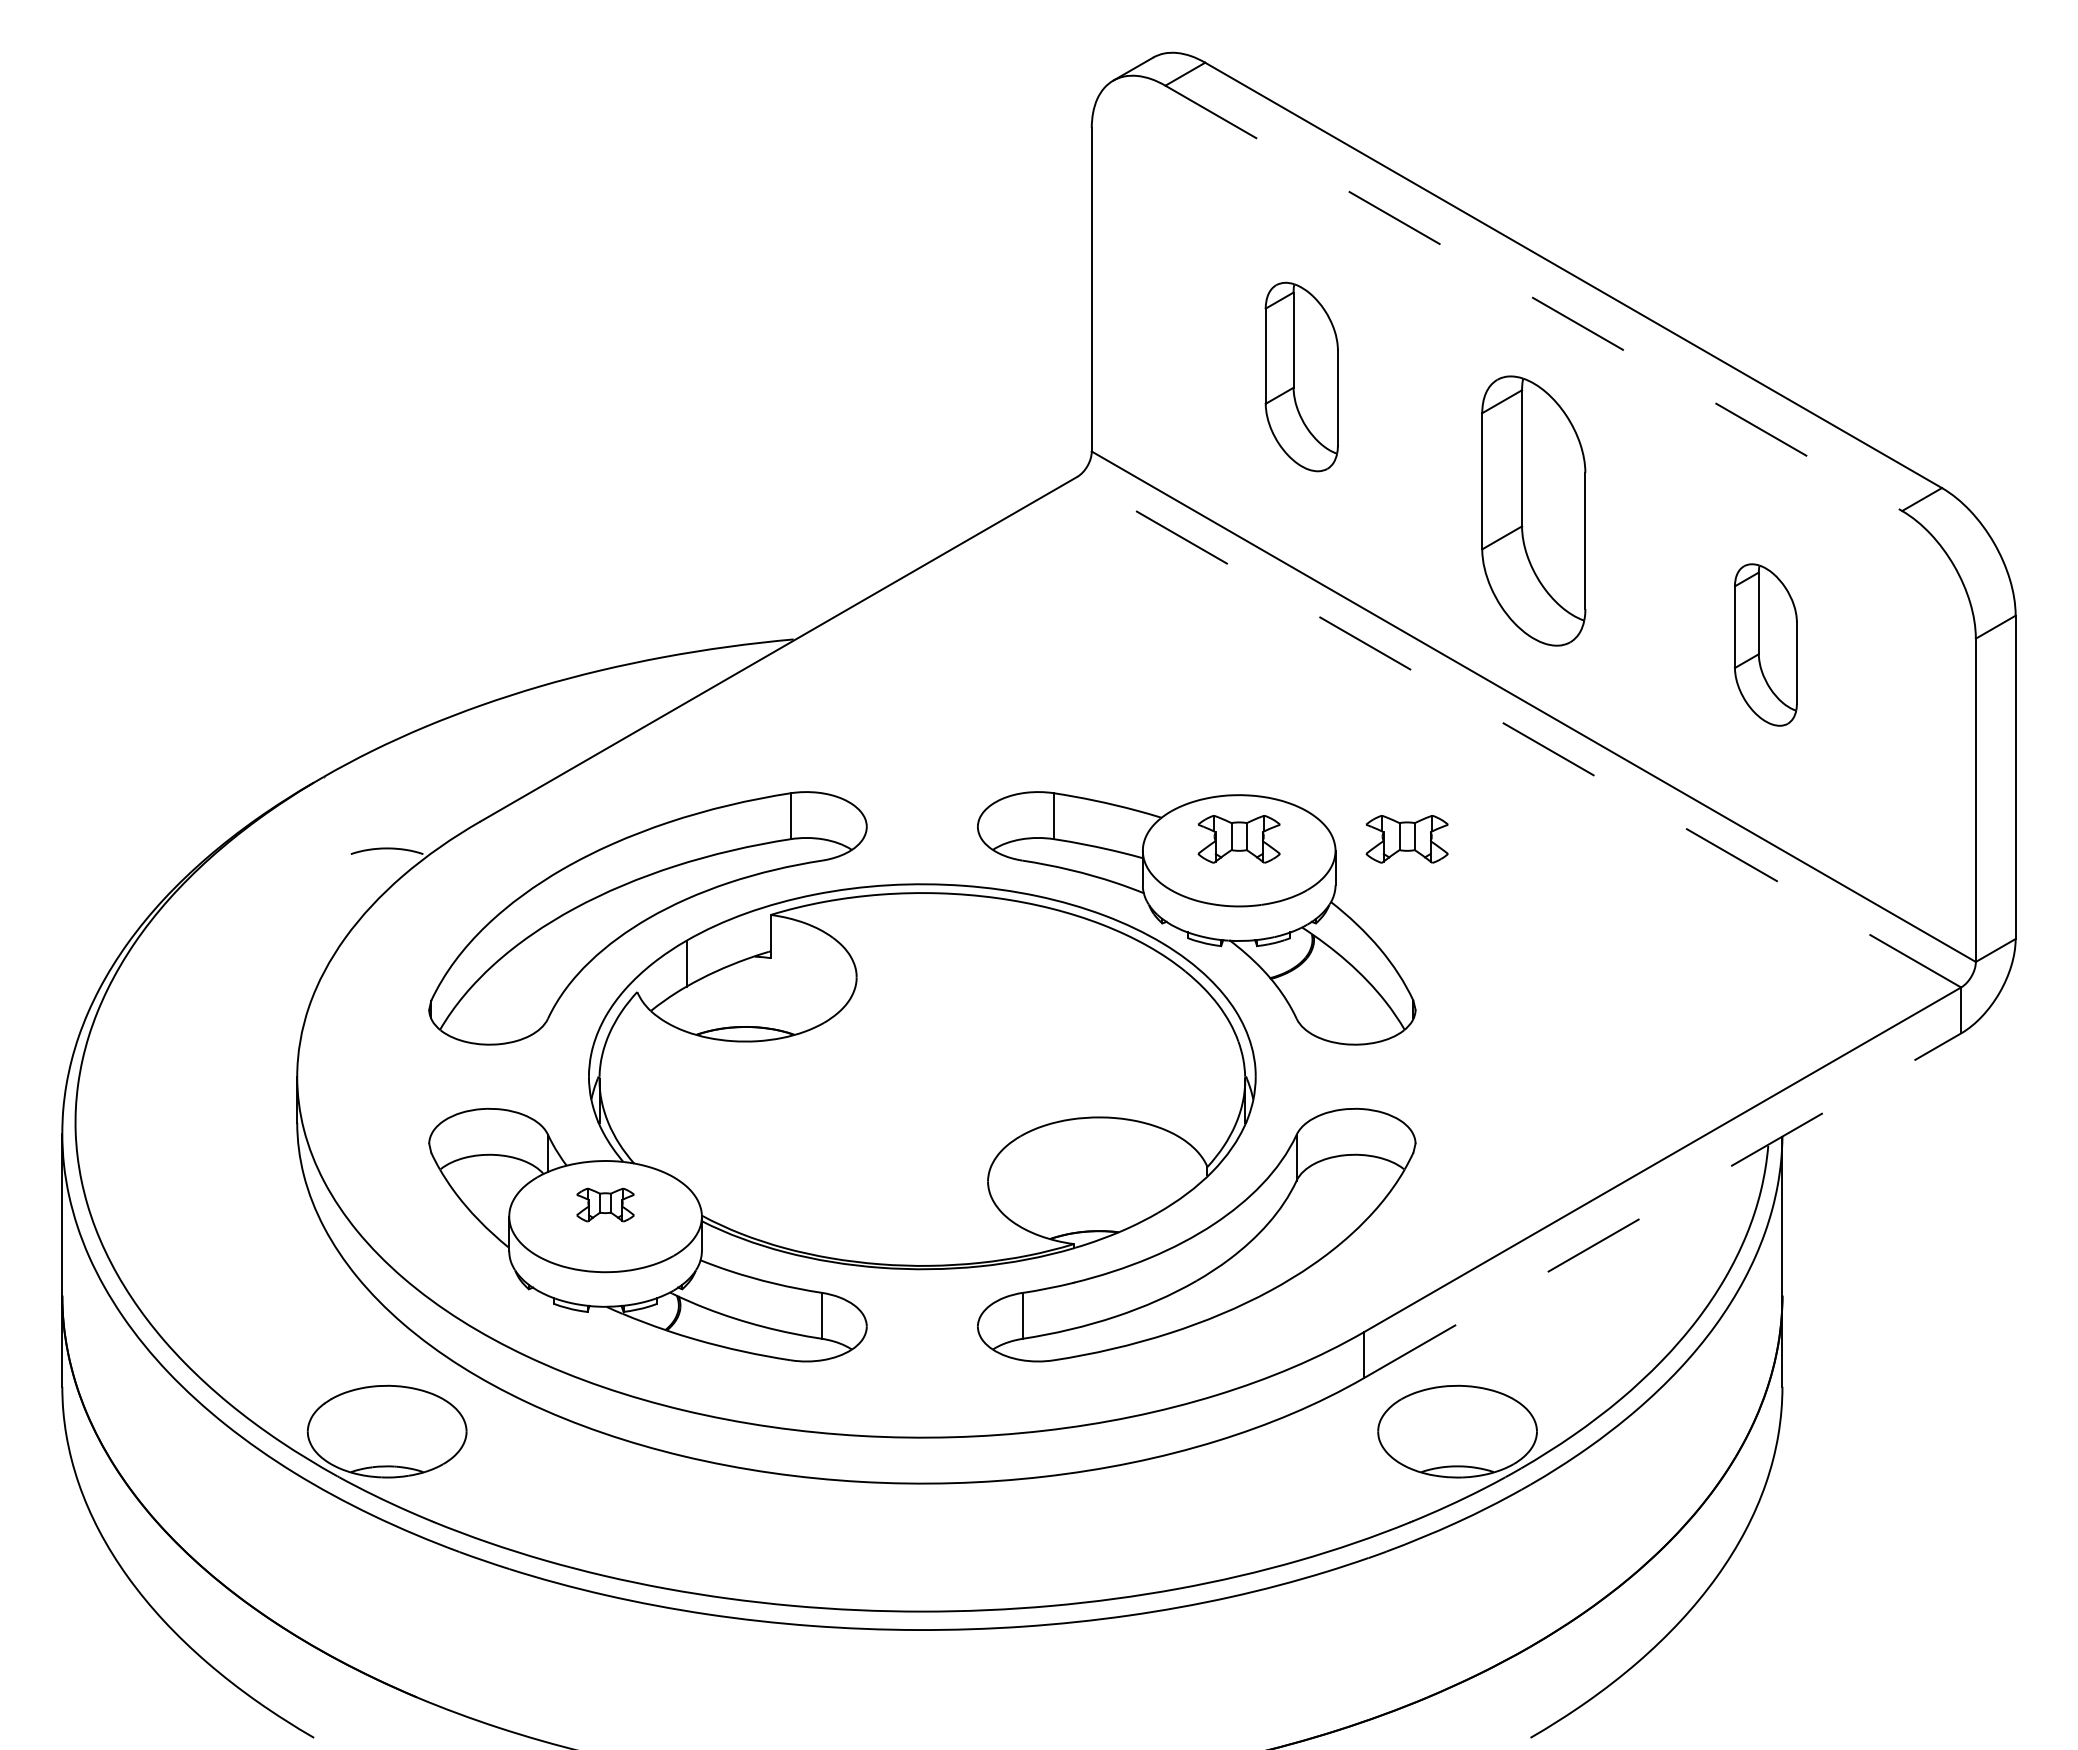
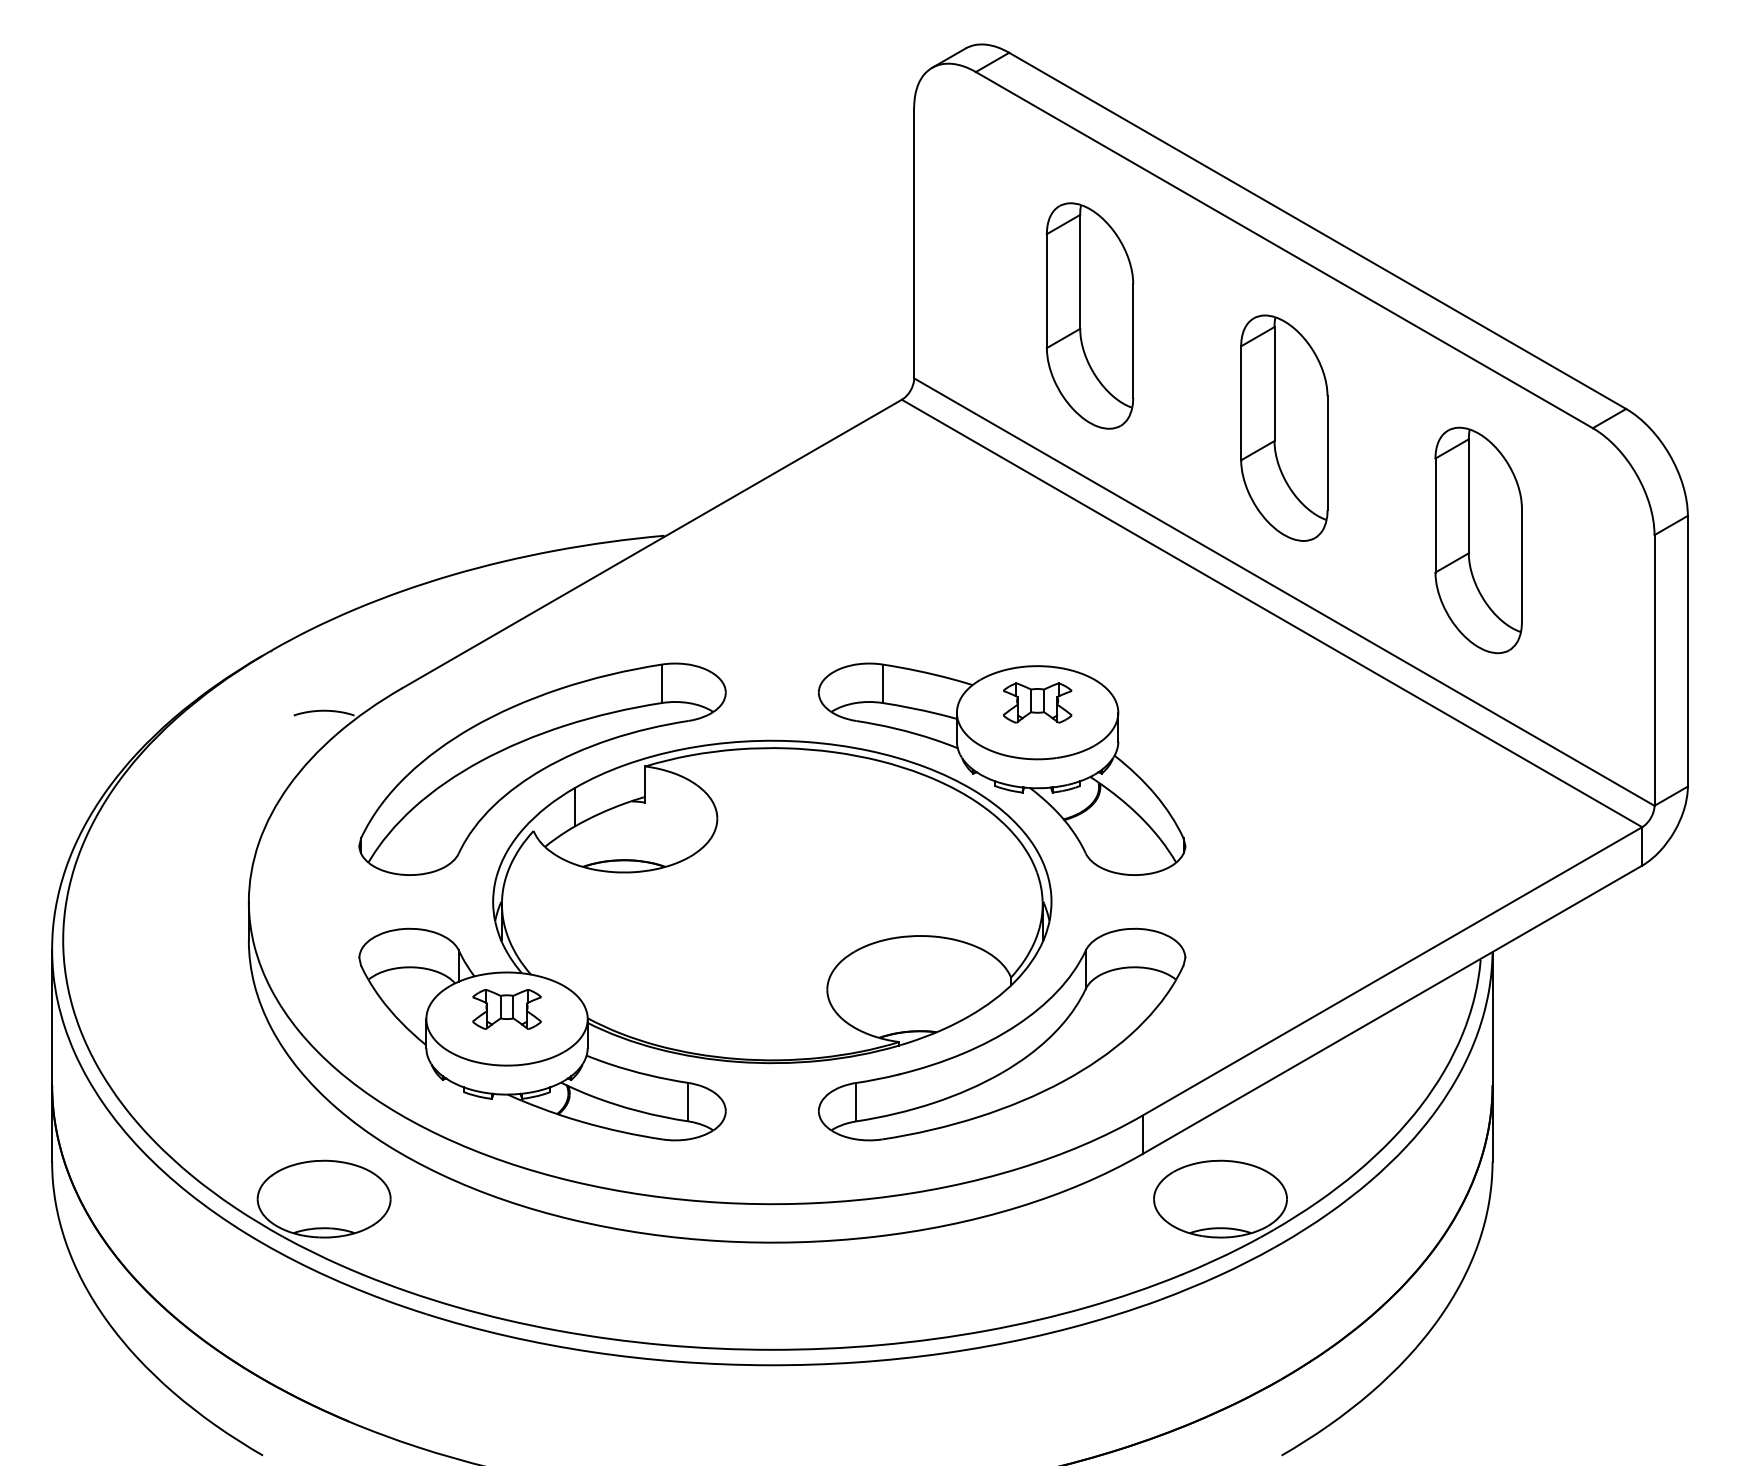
line: (1534, 298) -> (1284, 250), dashed -> solid
part: (1301, 376) -> (1089, 315), size x1.43
part: (1765, 644) -> (1478, 539), size x1.67
line: (1518, 732) -> (1271, 613), dashed -> solid
part: (1406, 839) -> (1177, 703), removed
part: (605, 1204) -> (506, 1008), size x1.43
line: (1663, 1205) -> (1392, 1009), dashed -> solid

